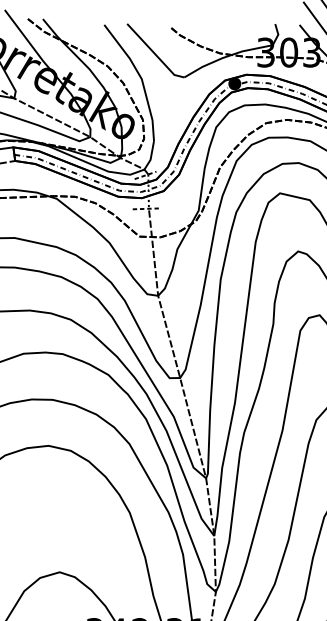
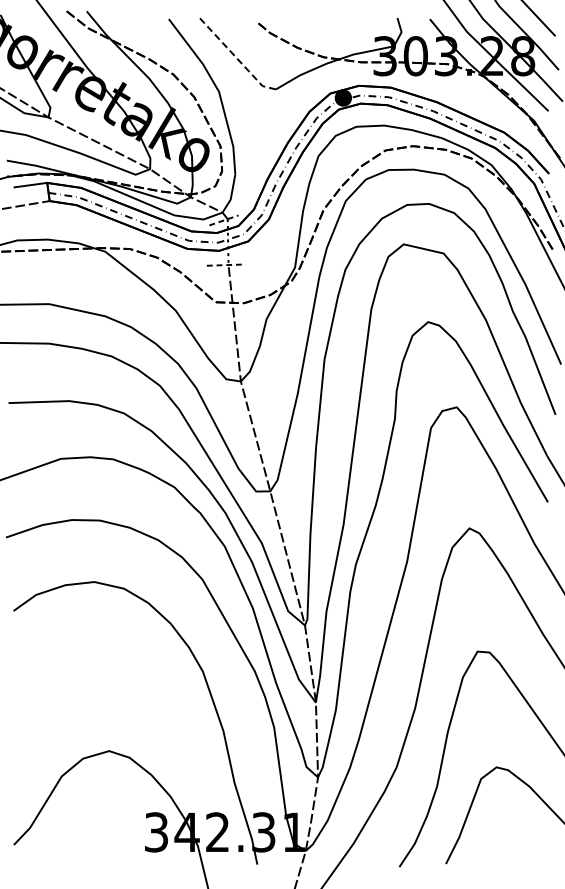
line: (154, 53) -> (235, 57), solid -> dashed

